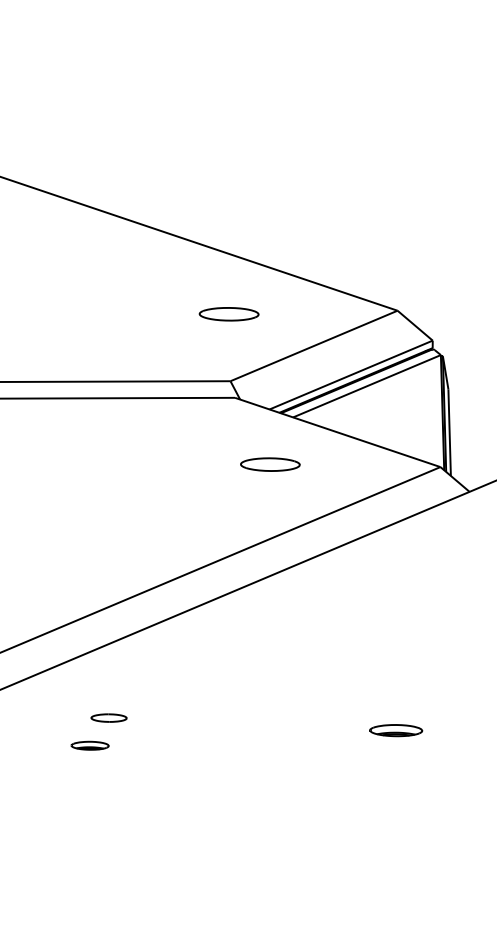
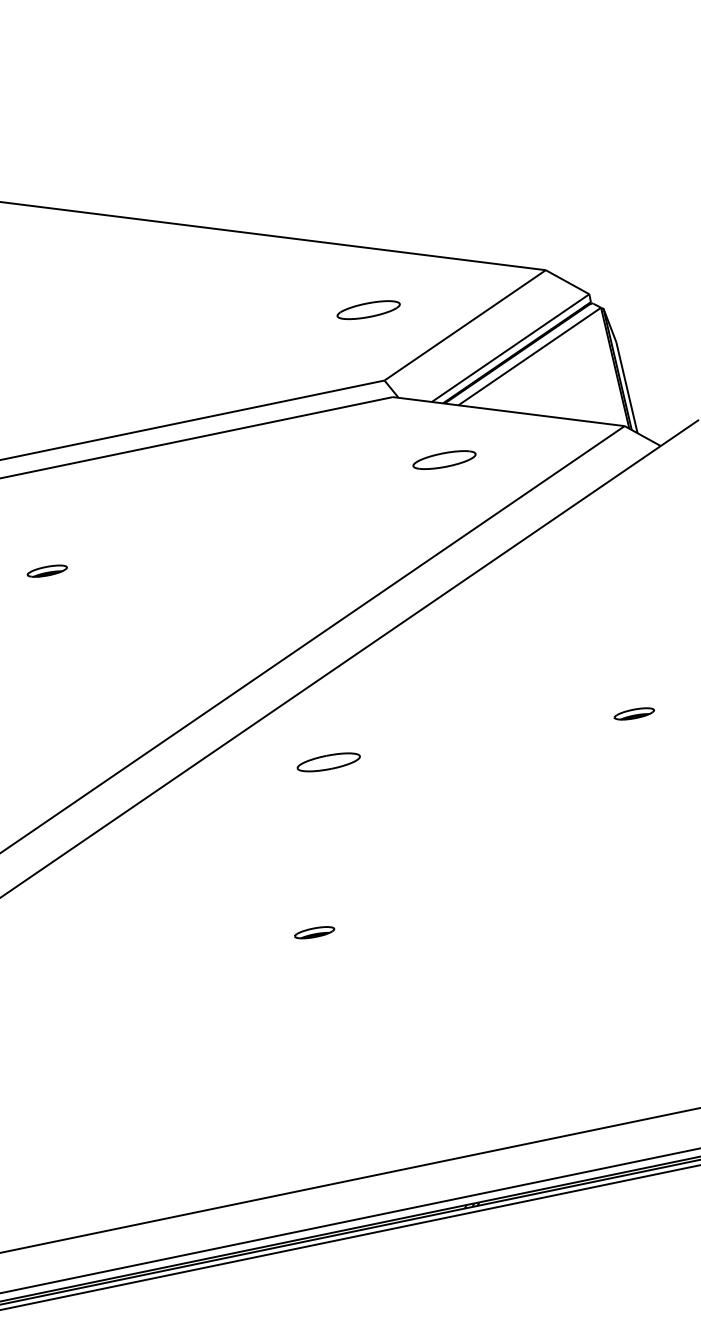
part: (108, 718) -> (328, 762), size x1.67
part: (395, 730) -> (633, 713), size x0.71
part: (90, 745) -> (314, 932), moved

